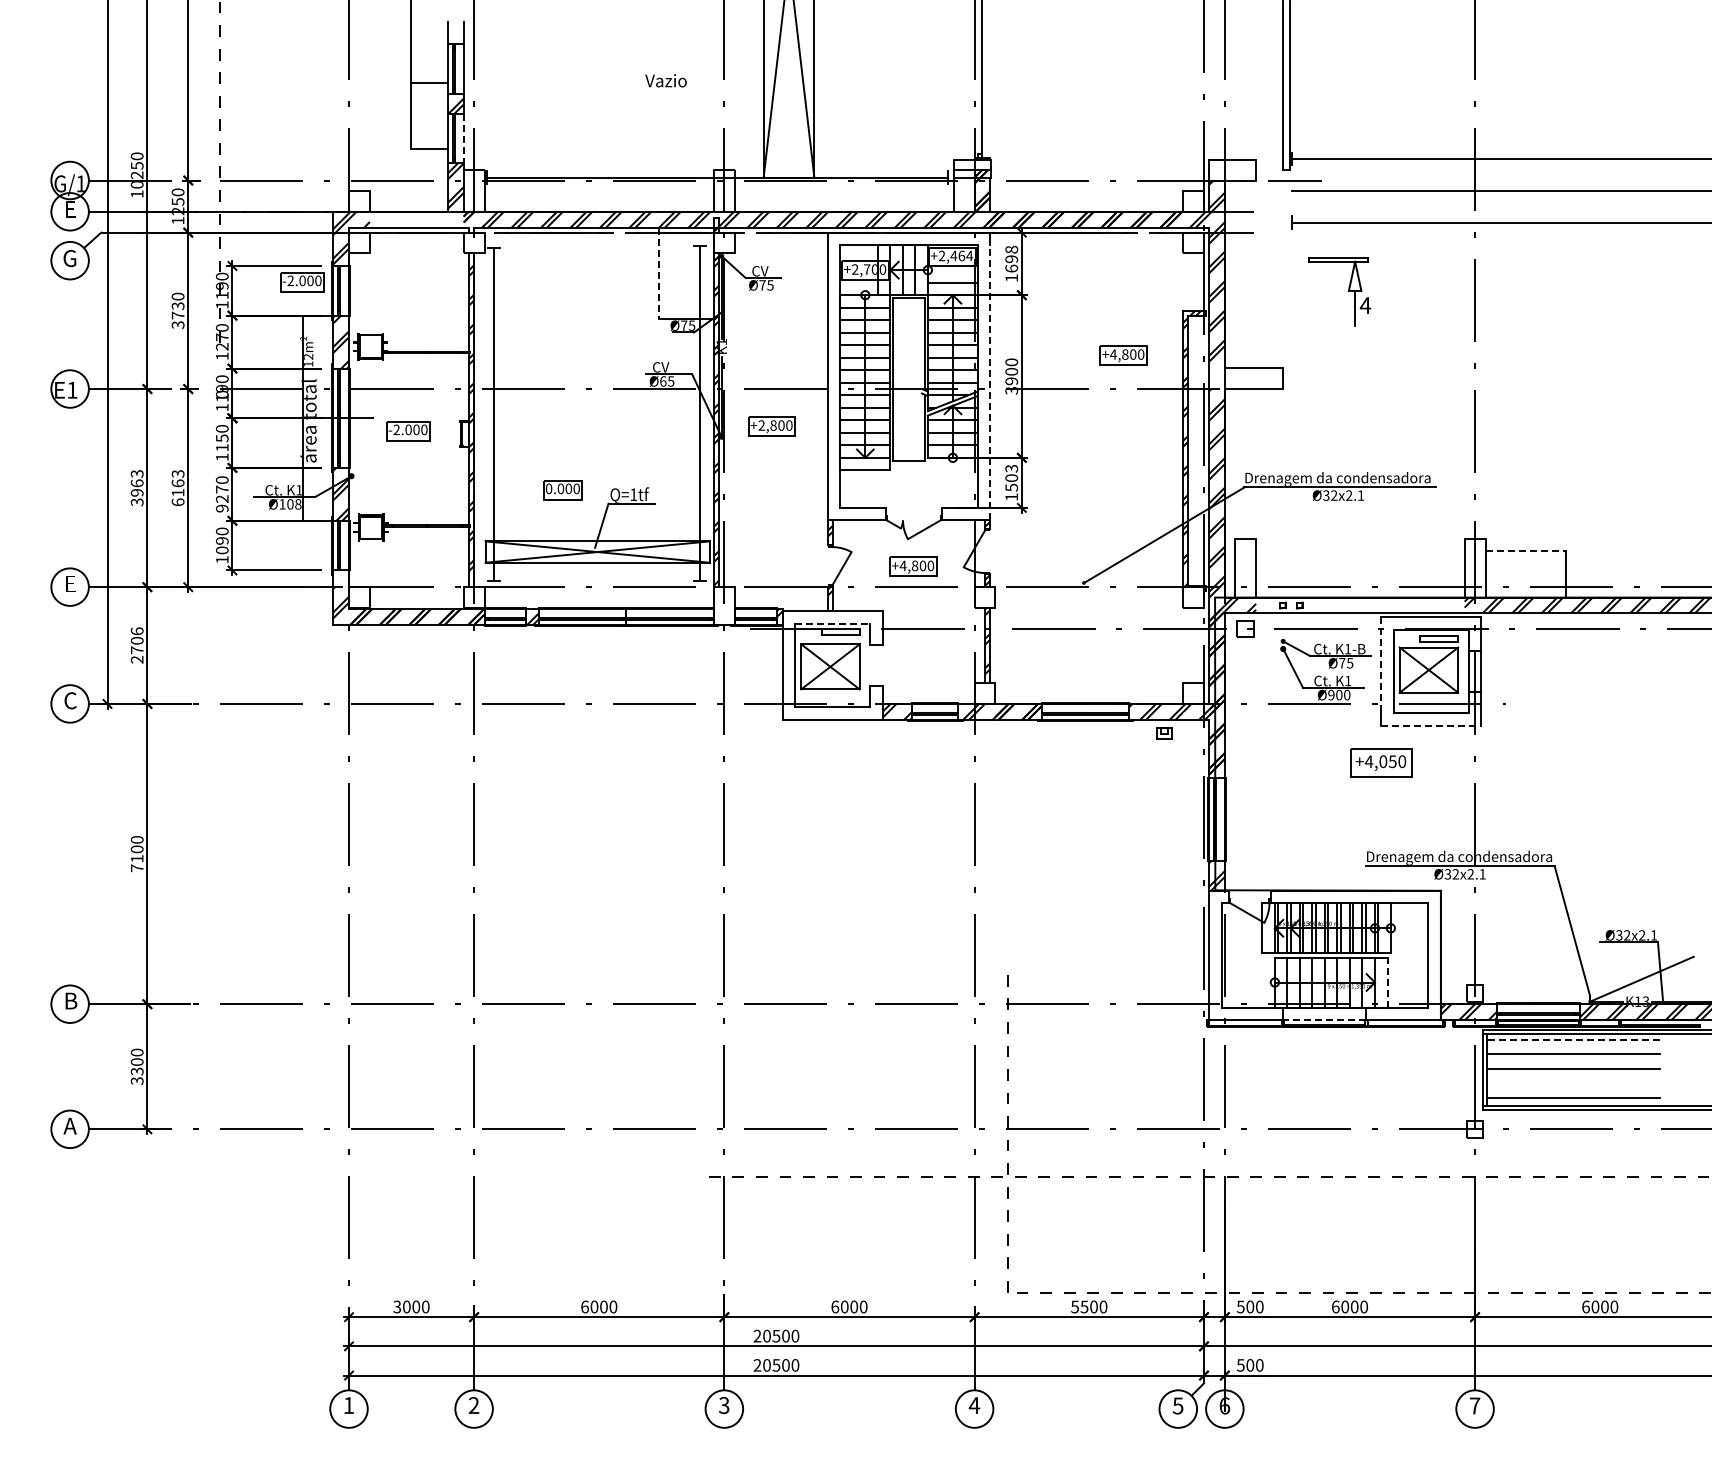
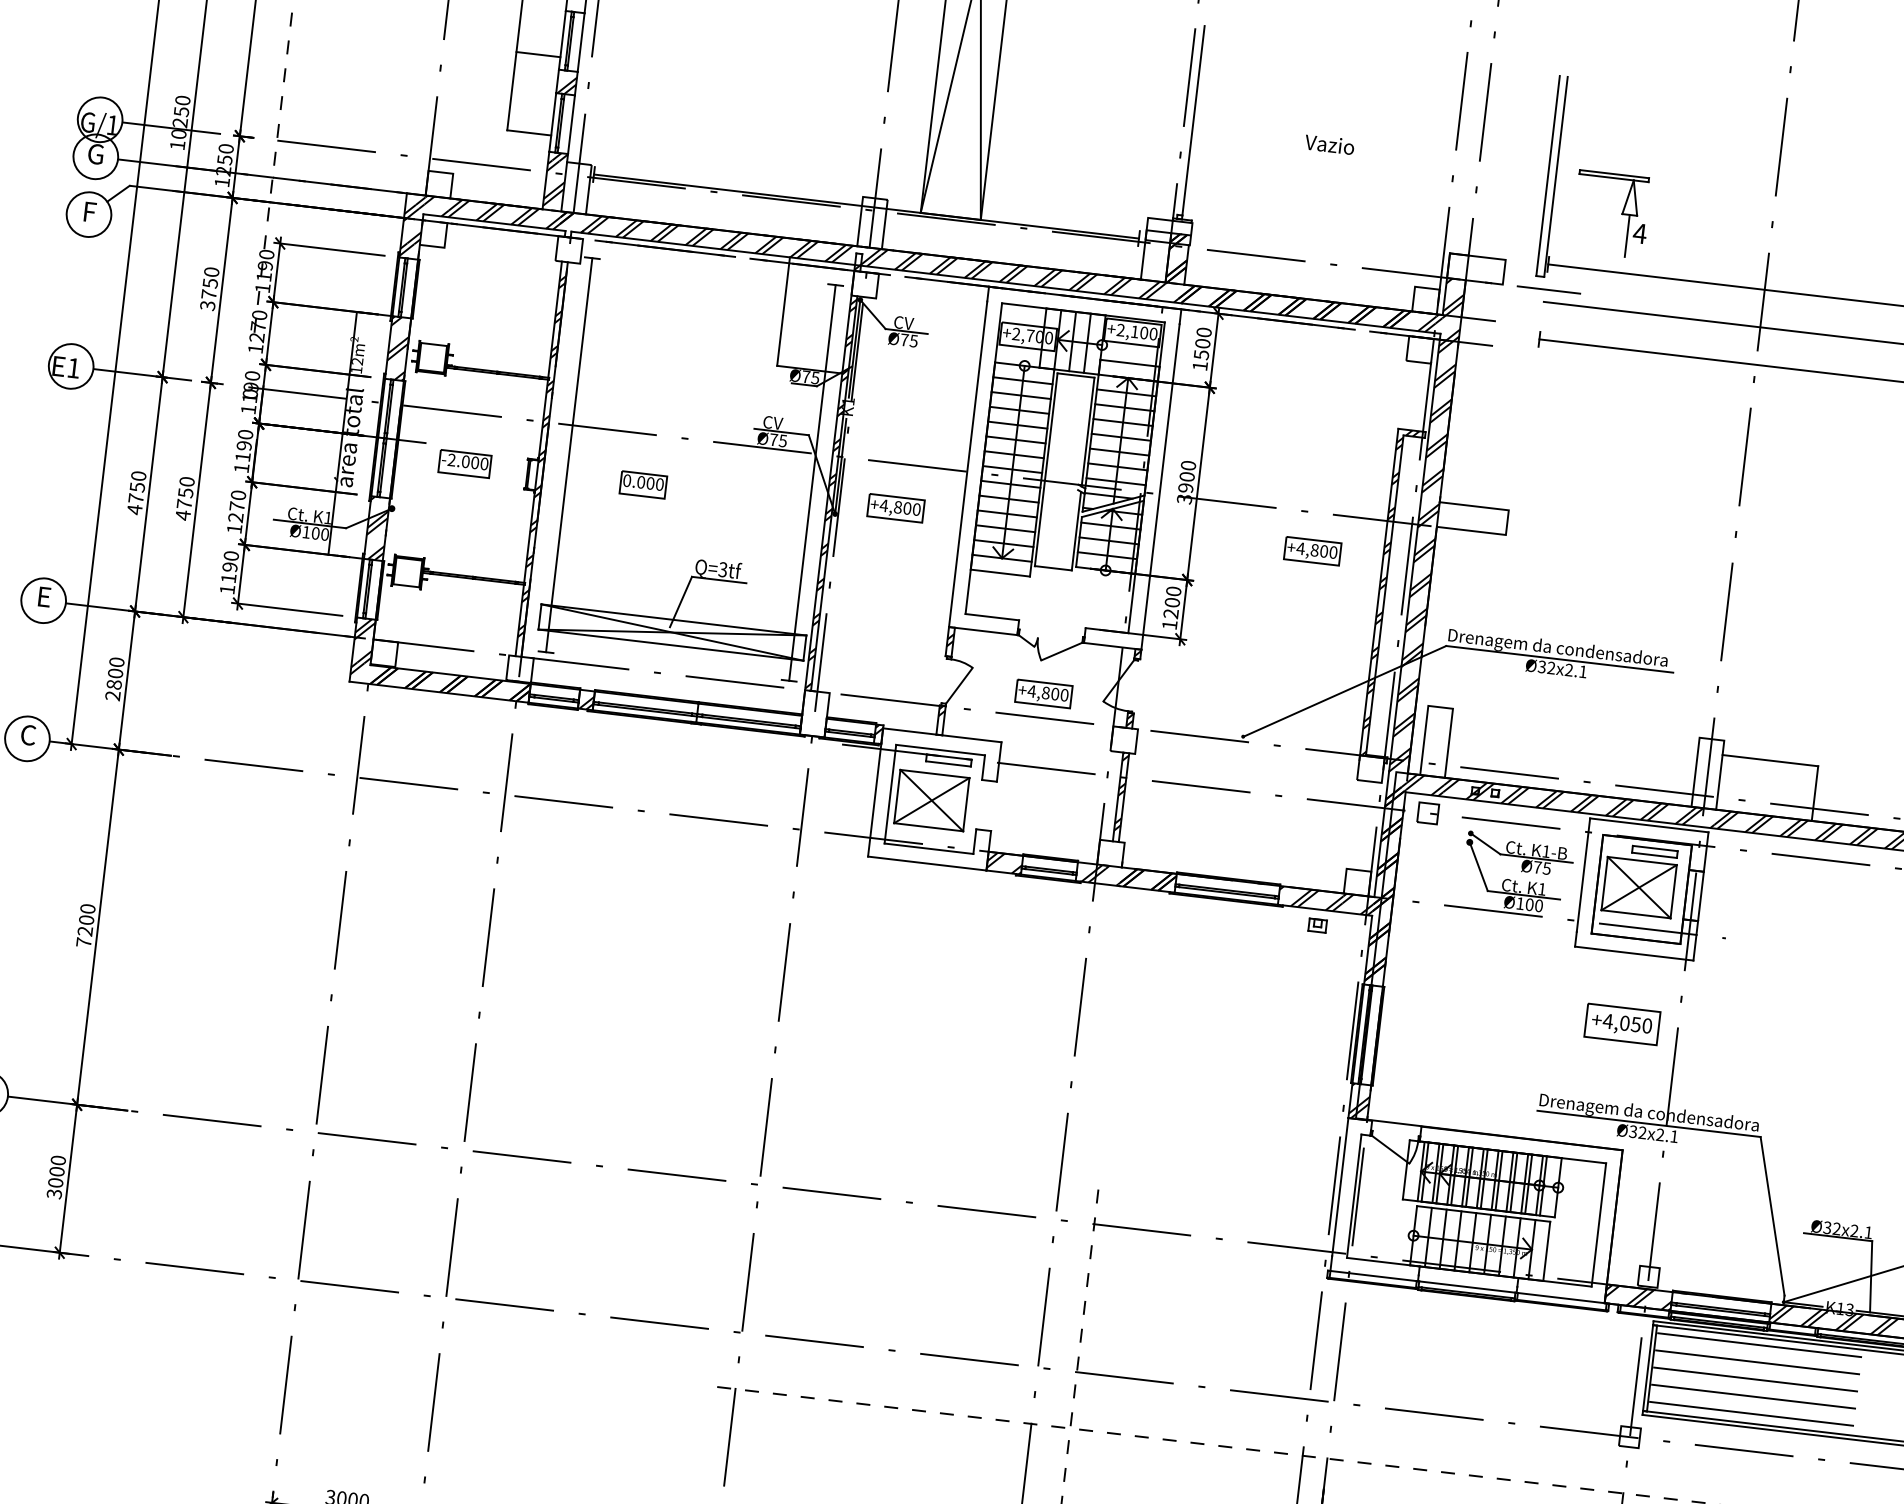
text: (665, 80) -> (1329, 144), moved
line: (463, 138) -> (571, 124), dashed -> solid
text: (69, 209) -> (95, 154), E -> G
hatch: (416, 219) -> (504, 214), added
text: (961, 255) -> (1143, 332), +2,464 -> +2,100
text: (69, 258) -> (88, 211), G -> F
text: (1011, 258) -> (1202, 342), 1698 -> 1500
line: (658, 273) -> (783, 311), dashed -> solid
part: (302, 282) -> (360, 272), removed
part: (1348, 291) -> (1621, 214), moved
text: (177, 305) -> (209, 282), 3730 -> 3750
part: (1123, 355) -> (1312, 551), moved
hatch: (1216, 379) -> (1428, 514), added
text: (663, 381) -> (774, 439), Ø65 -> Ø75
line: (990, 382) -> (1160, 486), dashed -> solid
text: (761, 425) -> (883, 505), +2,800 -> +4,800
text: (221, 438) -> (243, 445), 1150 -> 1190
text: (1011, 477) -> (1172, 601), 1503 -> 1200
text: (136, 488) -> (135, 493), 3963 -> 4750
text: (177, 488) -> (184, 498), 6163 -> 4750
part: (562, 490) -> (642, 484), moved
text: (633, 494) -> (722, 569), Q=1tf -> Q=3tf
text: (298, 504) -> (325, 534), Ø108 -> Ø100
text: (221, 508) -> (233, 528), 9270 -> 1270
text: (221, 550) -> (227, 578), 1090 -> 1190
line: (1526, 551) -> (1771, 760), dashed -> solid
hatch: (341, 578) -> (365, 628), added
hatch: (1360, 605) -> (1567, 801), added
line: (832, 623) -> (940, 749), dashed -> solid
text: (136, 640) -> (114, 673), 2706 -> 2800
line: (1381, 665) -> (1583, 875), dashed -> solid
text: (1331, 694) -> (1520, 902), Ø900 -> Ø100
line: (1431, 725) -> (1634, 953), dashed -> solid
part: (1381, 762) -> (1622, 1024), moved
text: (136, 858) -> (84, 930), 7100 -> 7200
line: (1387, 982) -> (1546, 1251), dashed -> solid
line: (1324, 1020) -> (1466, 1287), dashed -> solid
line: (1574, 1039) -> (1760, 1344), dashed -> solid
text: (137, 1071) -> (56, 1182), 3300 -> 3000
line: (1574, 1083) -> (1753, 1396), added

